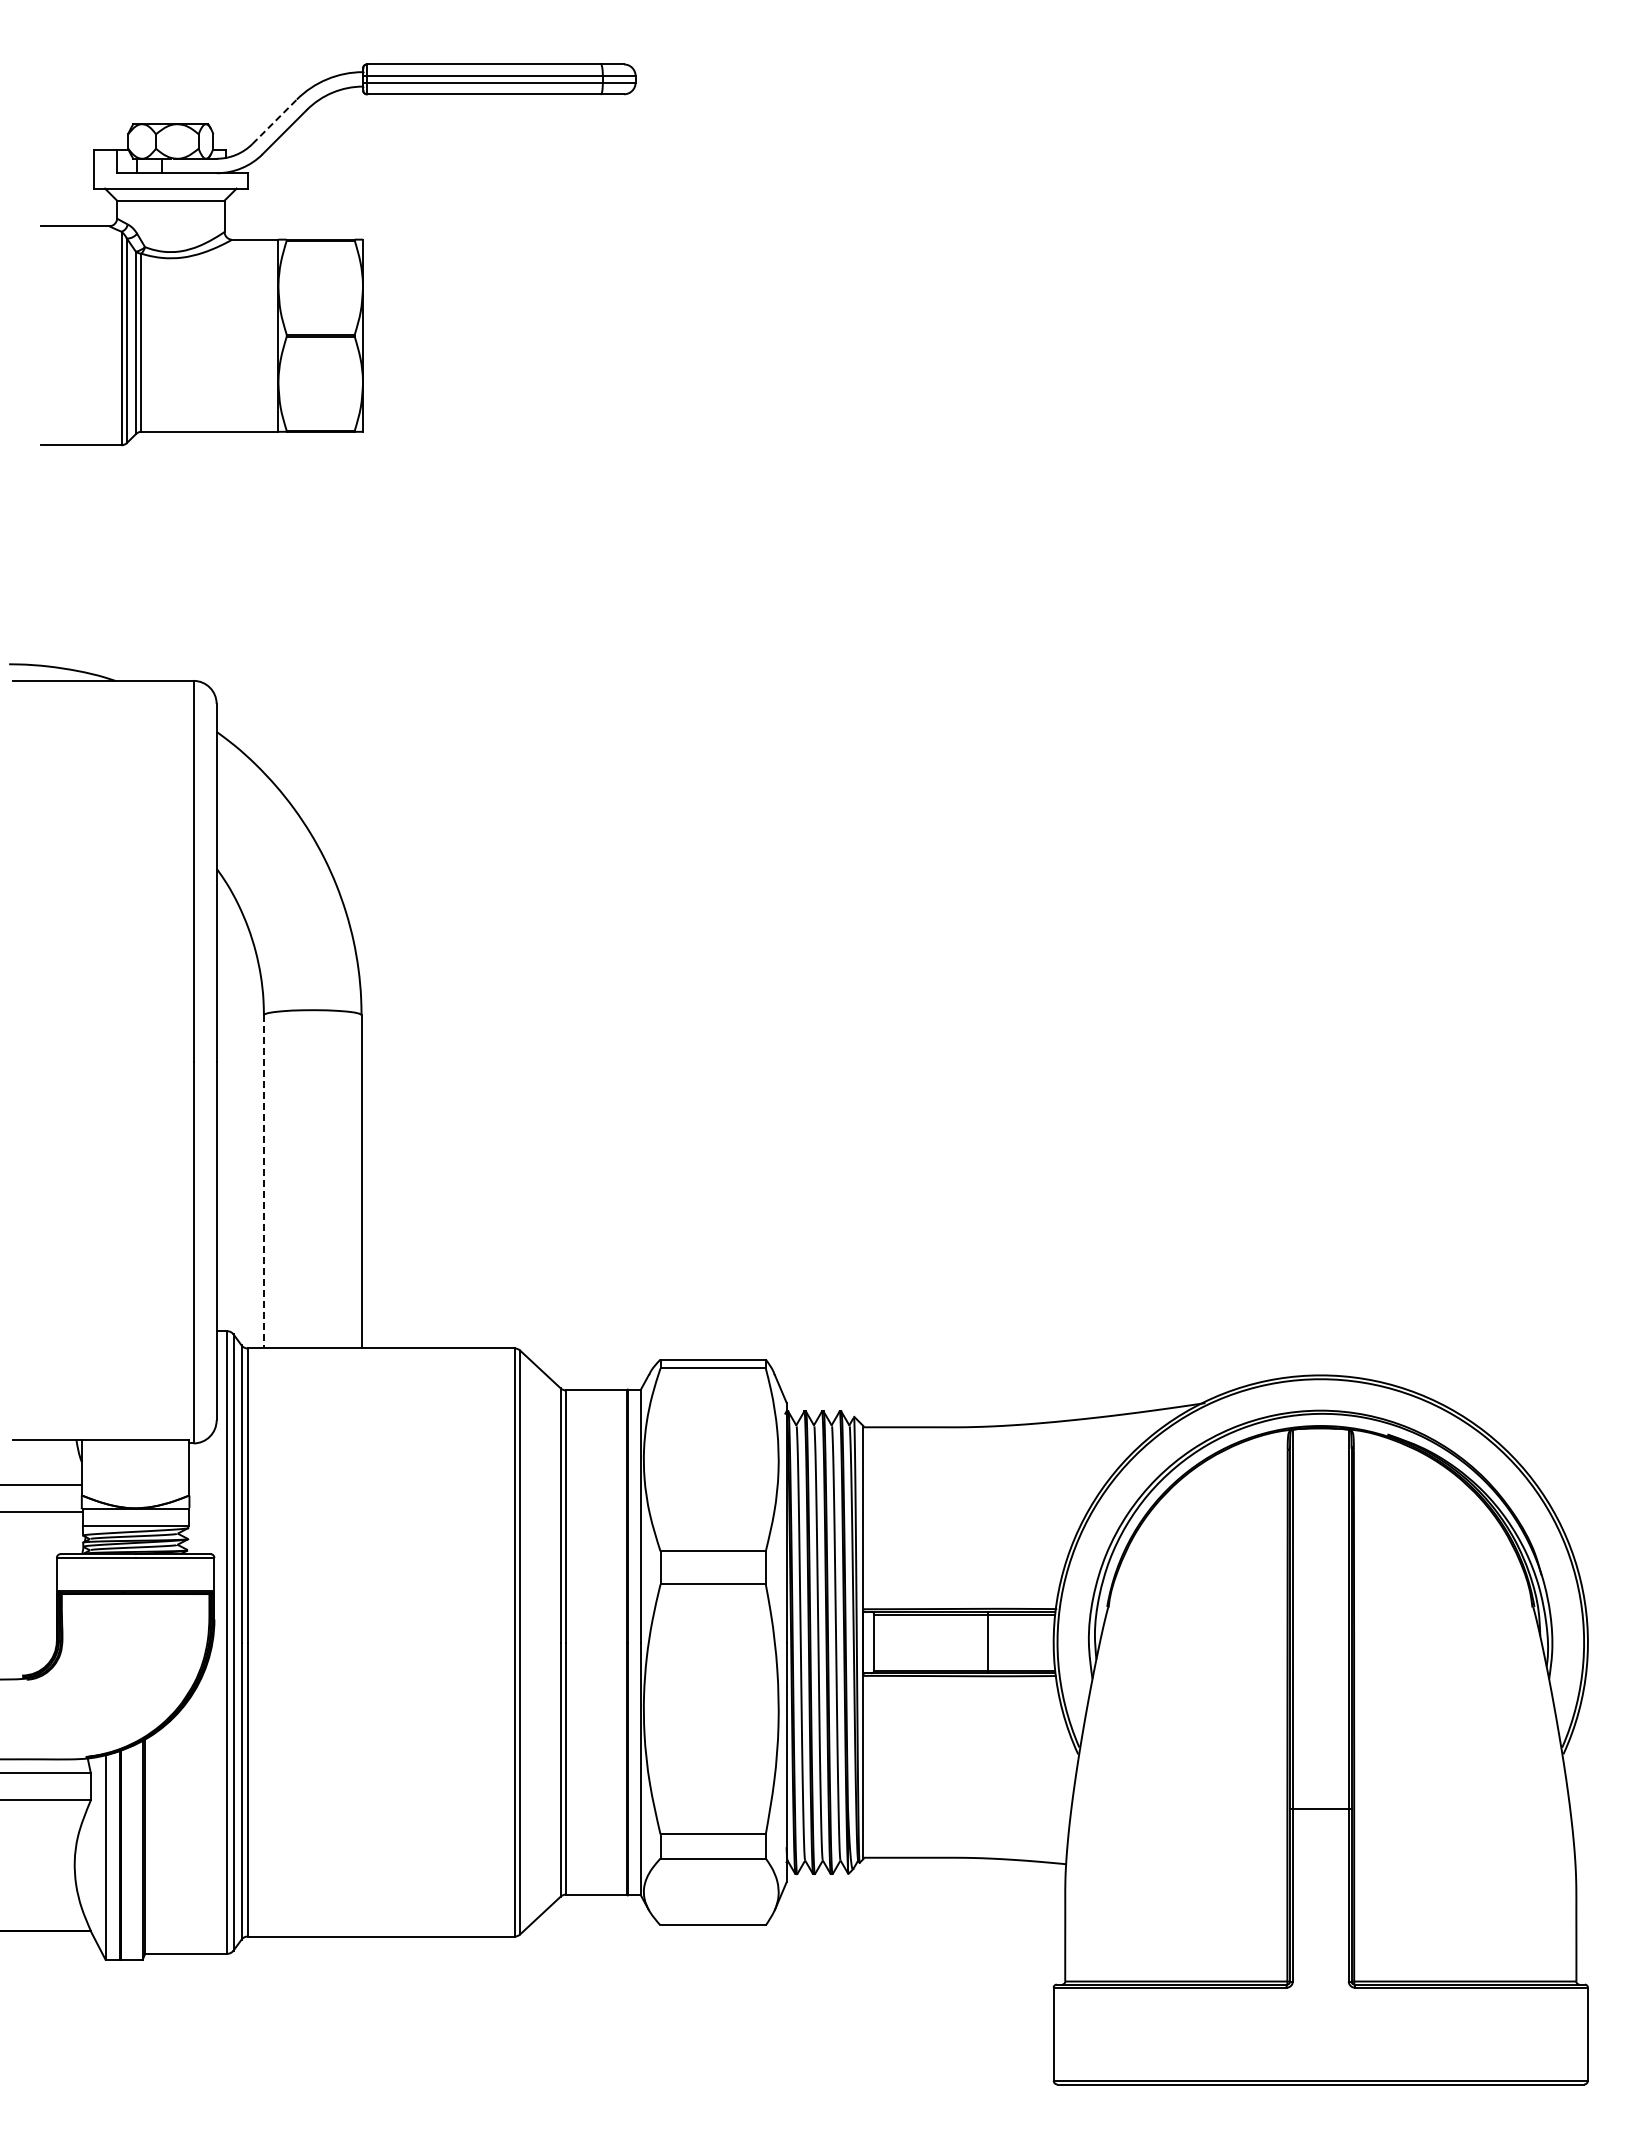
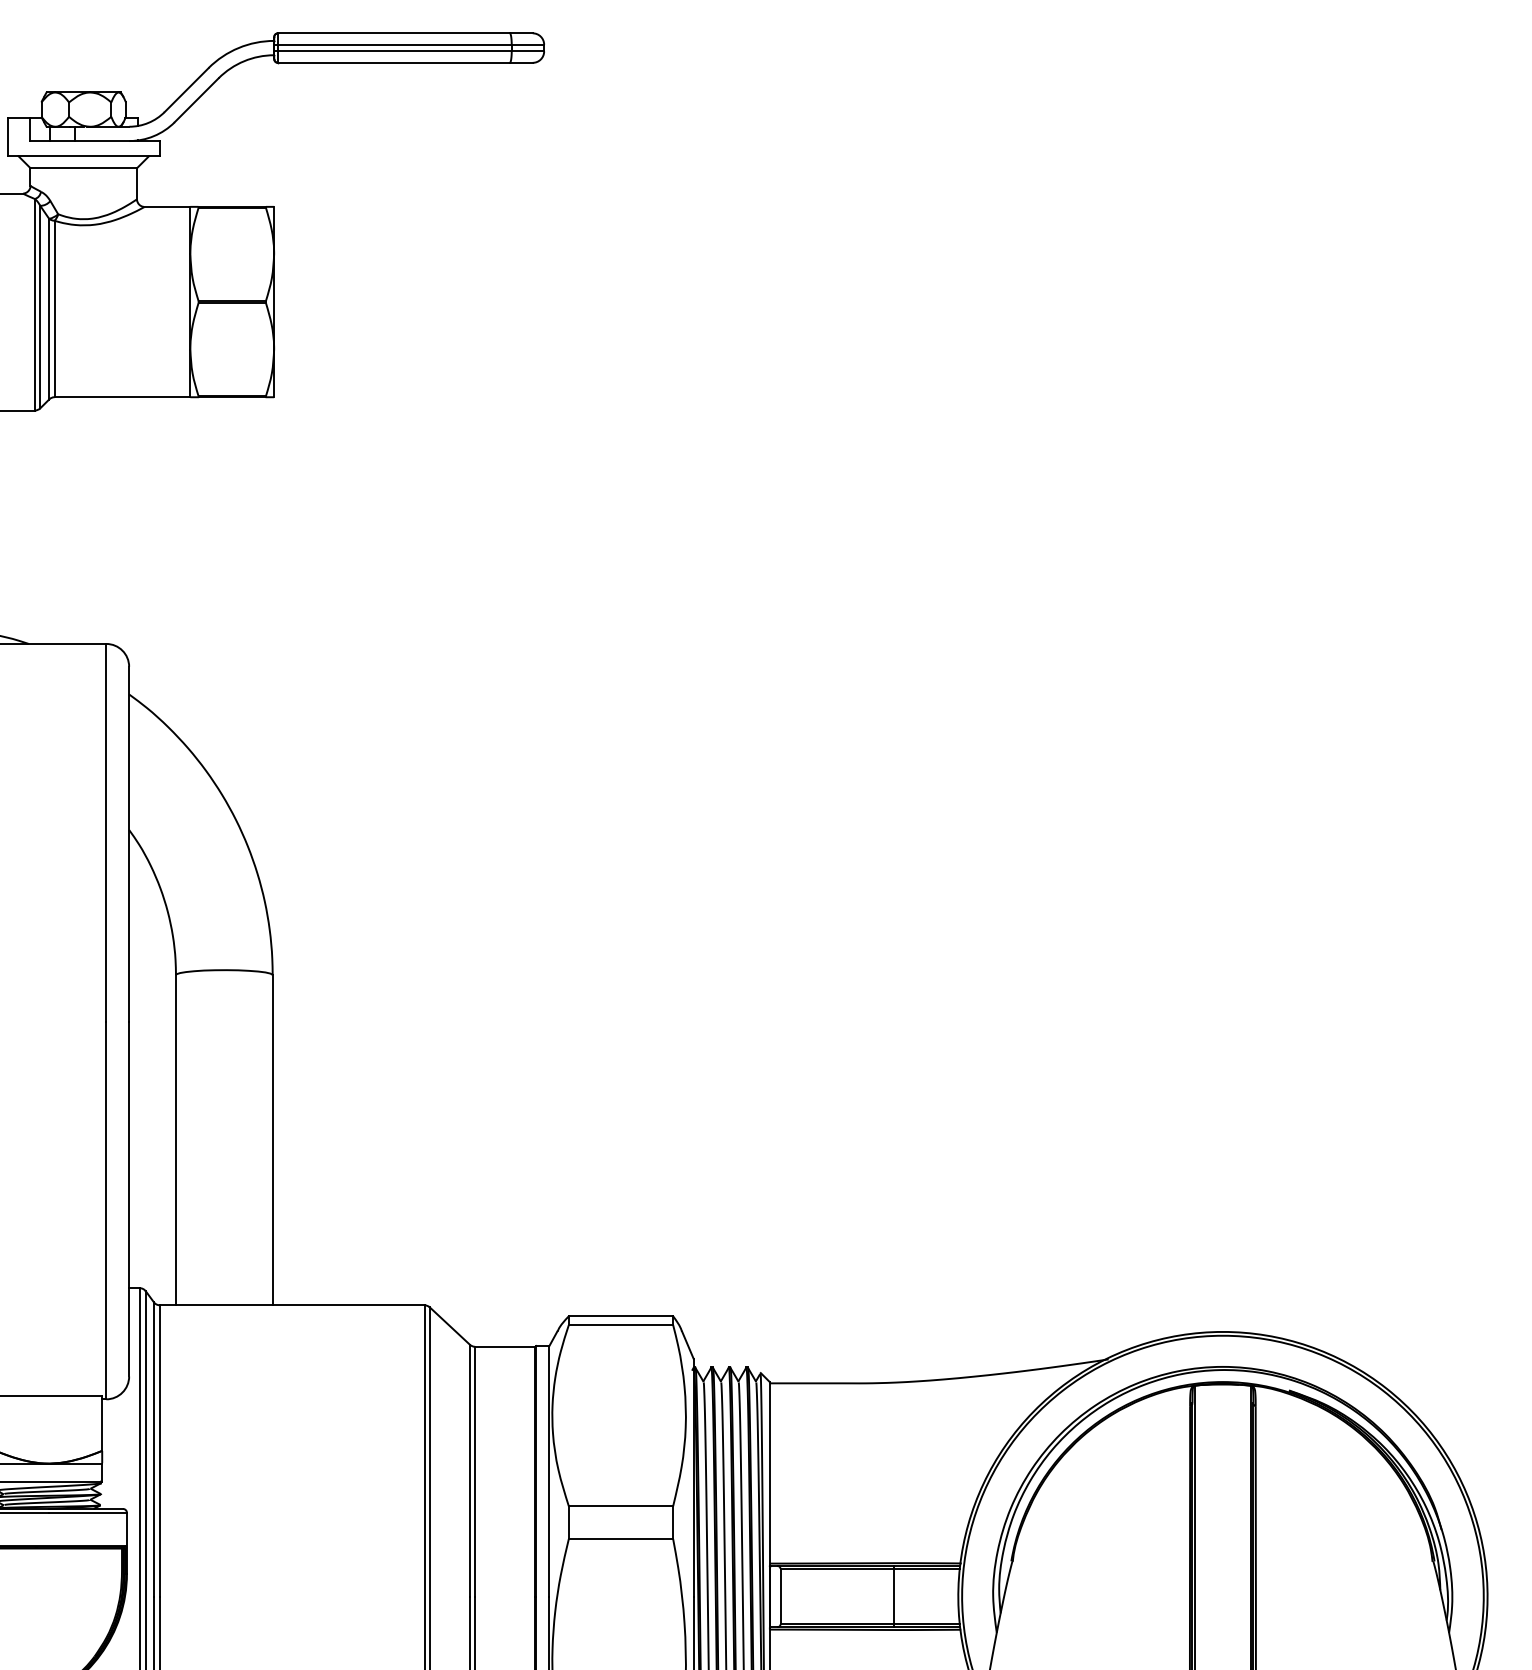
line: (275, 121) -> (187, 89), dashed -> solid
line: (263, 1181) -> (175, 1139), dashed -> solid

